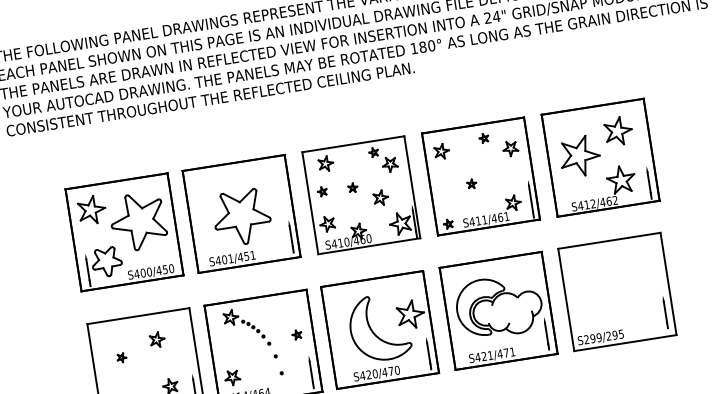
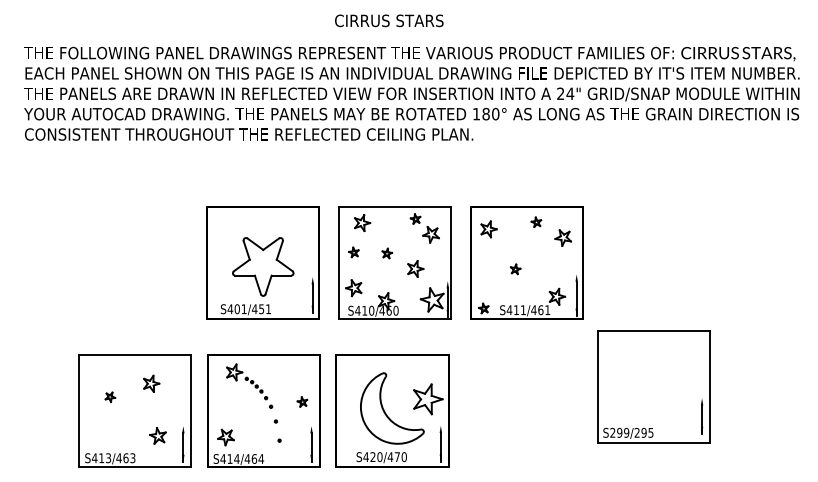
part: (600, 157) -> (658, 262), removed
part: (124, 232) -> (134, 262), removed
part: (617, 291) -> (653, 386), moved
part: (498, 310) -> (522, 409), removed

